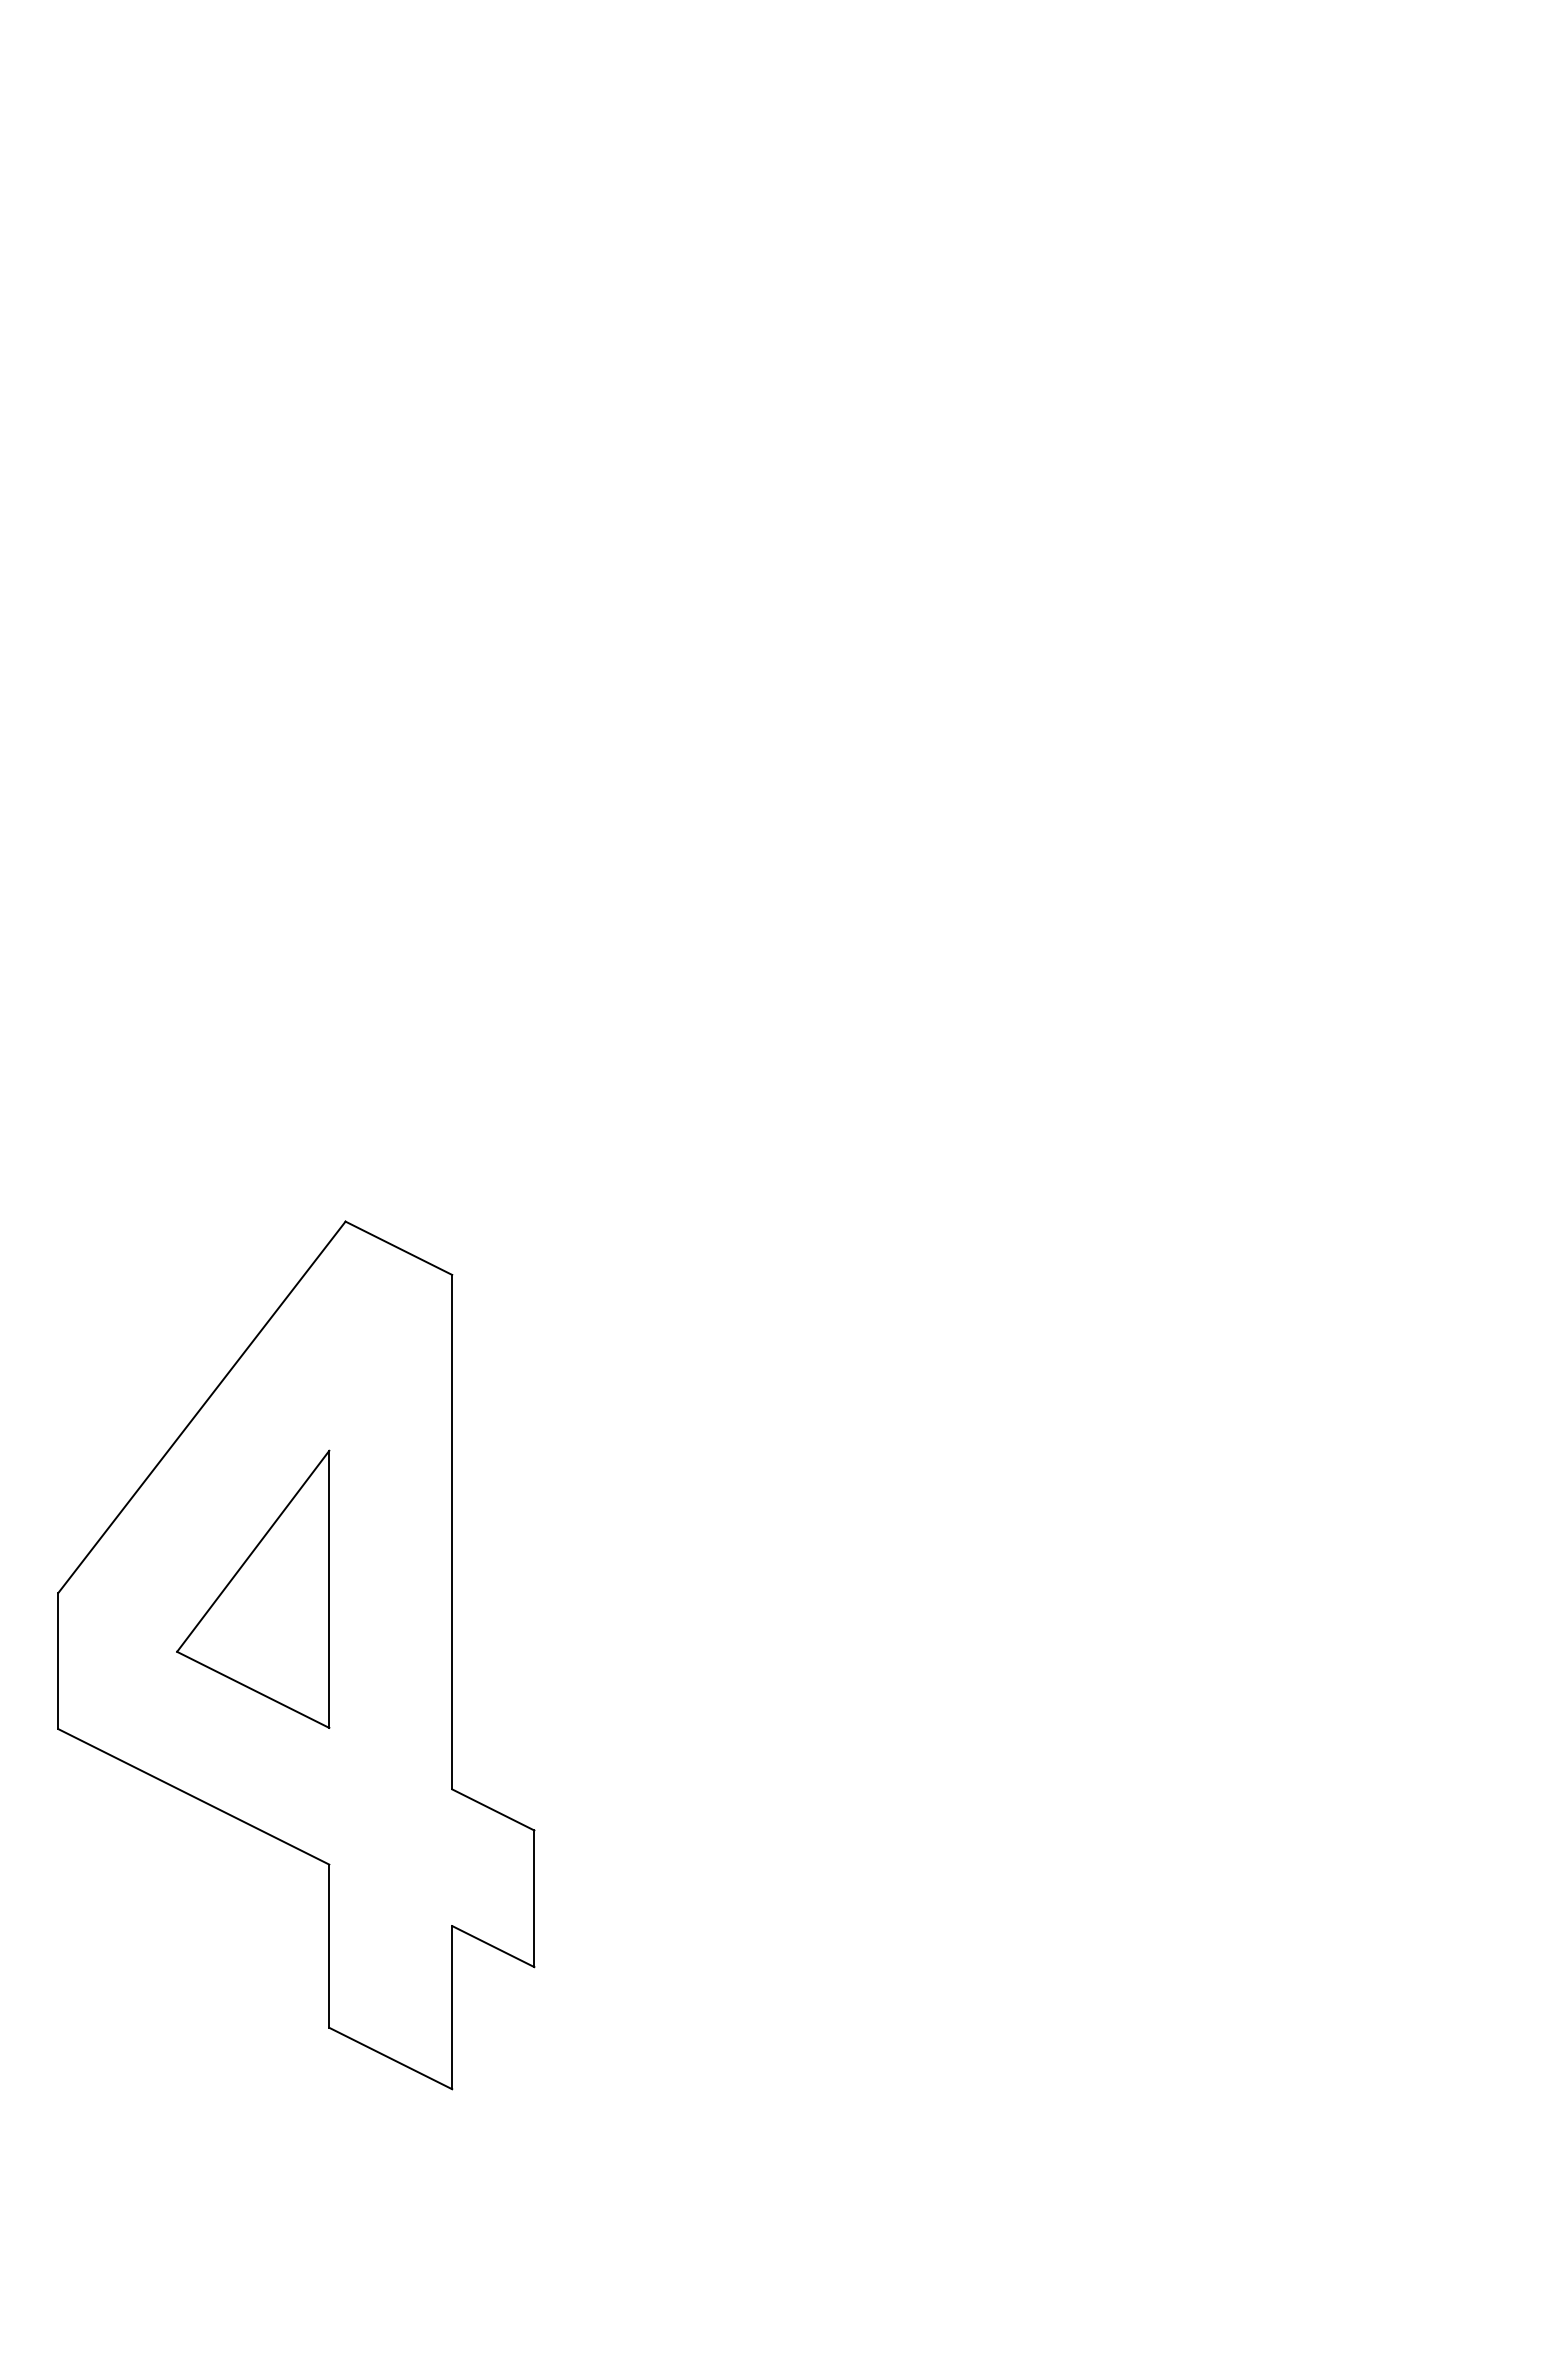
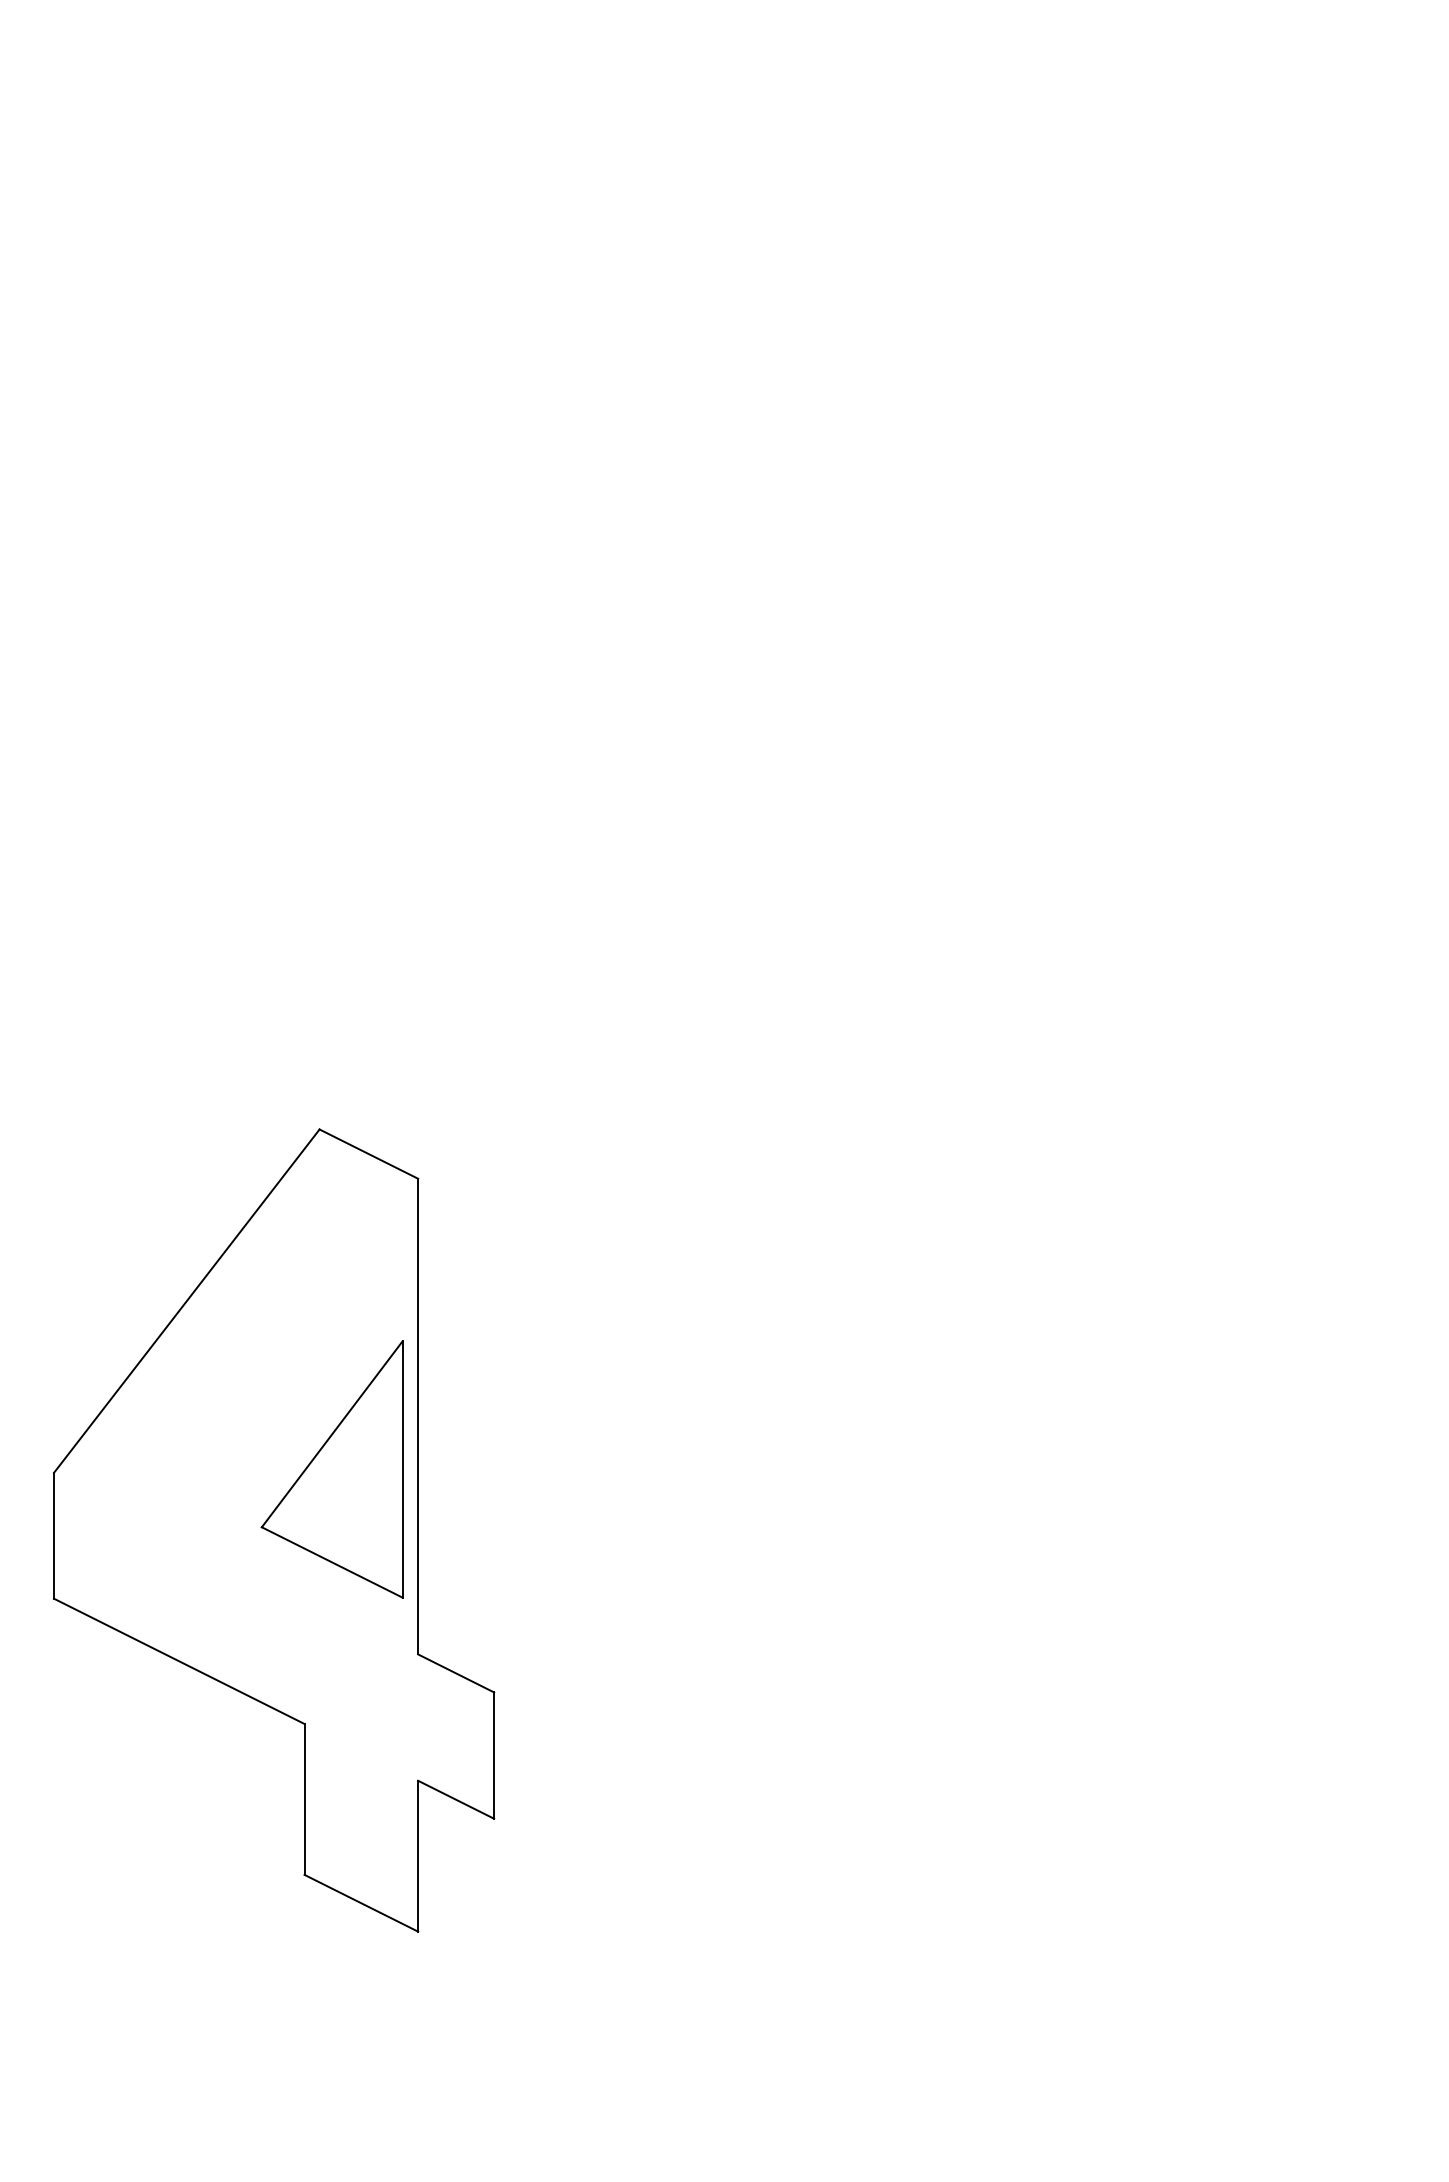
part: (253, 1588) -> (332, 1468), moved

